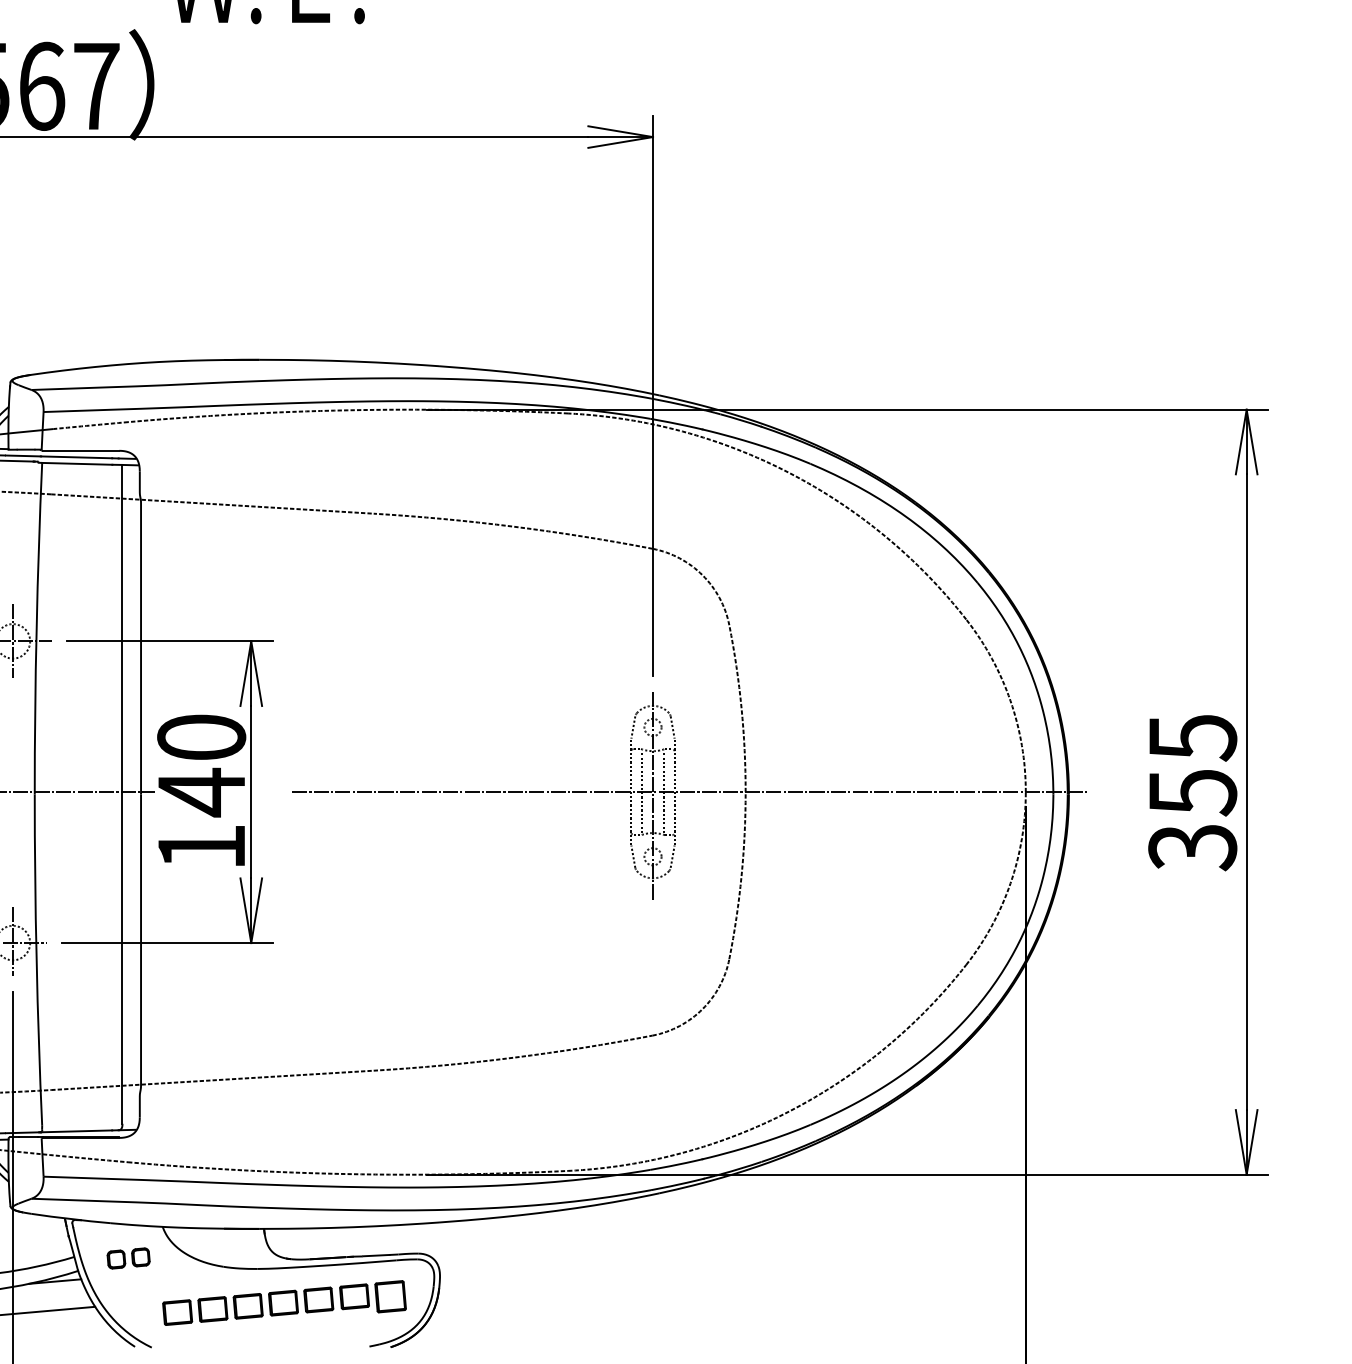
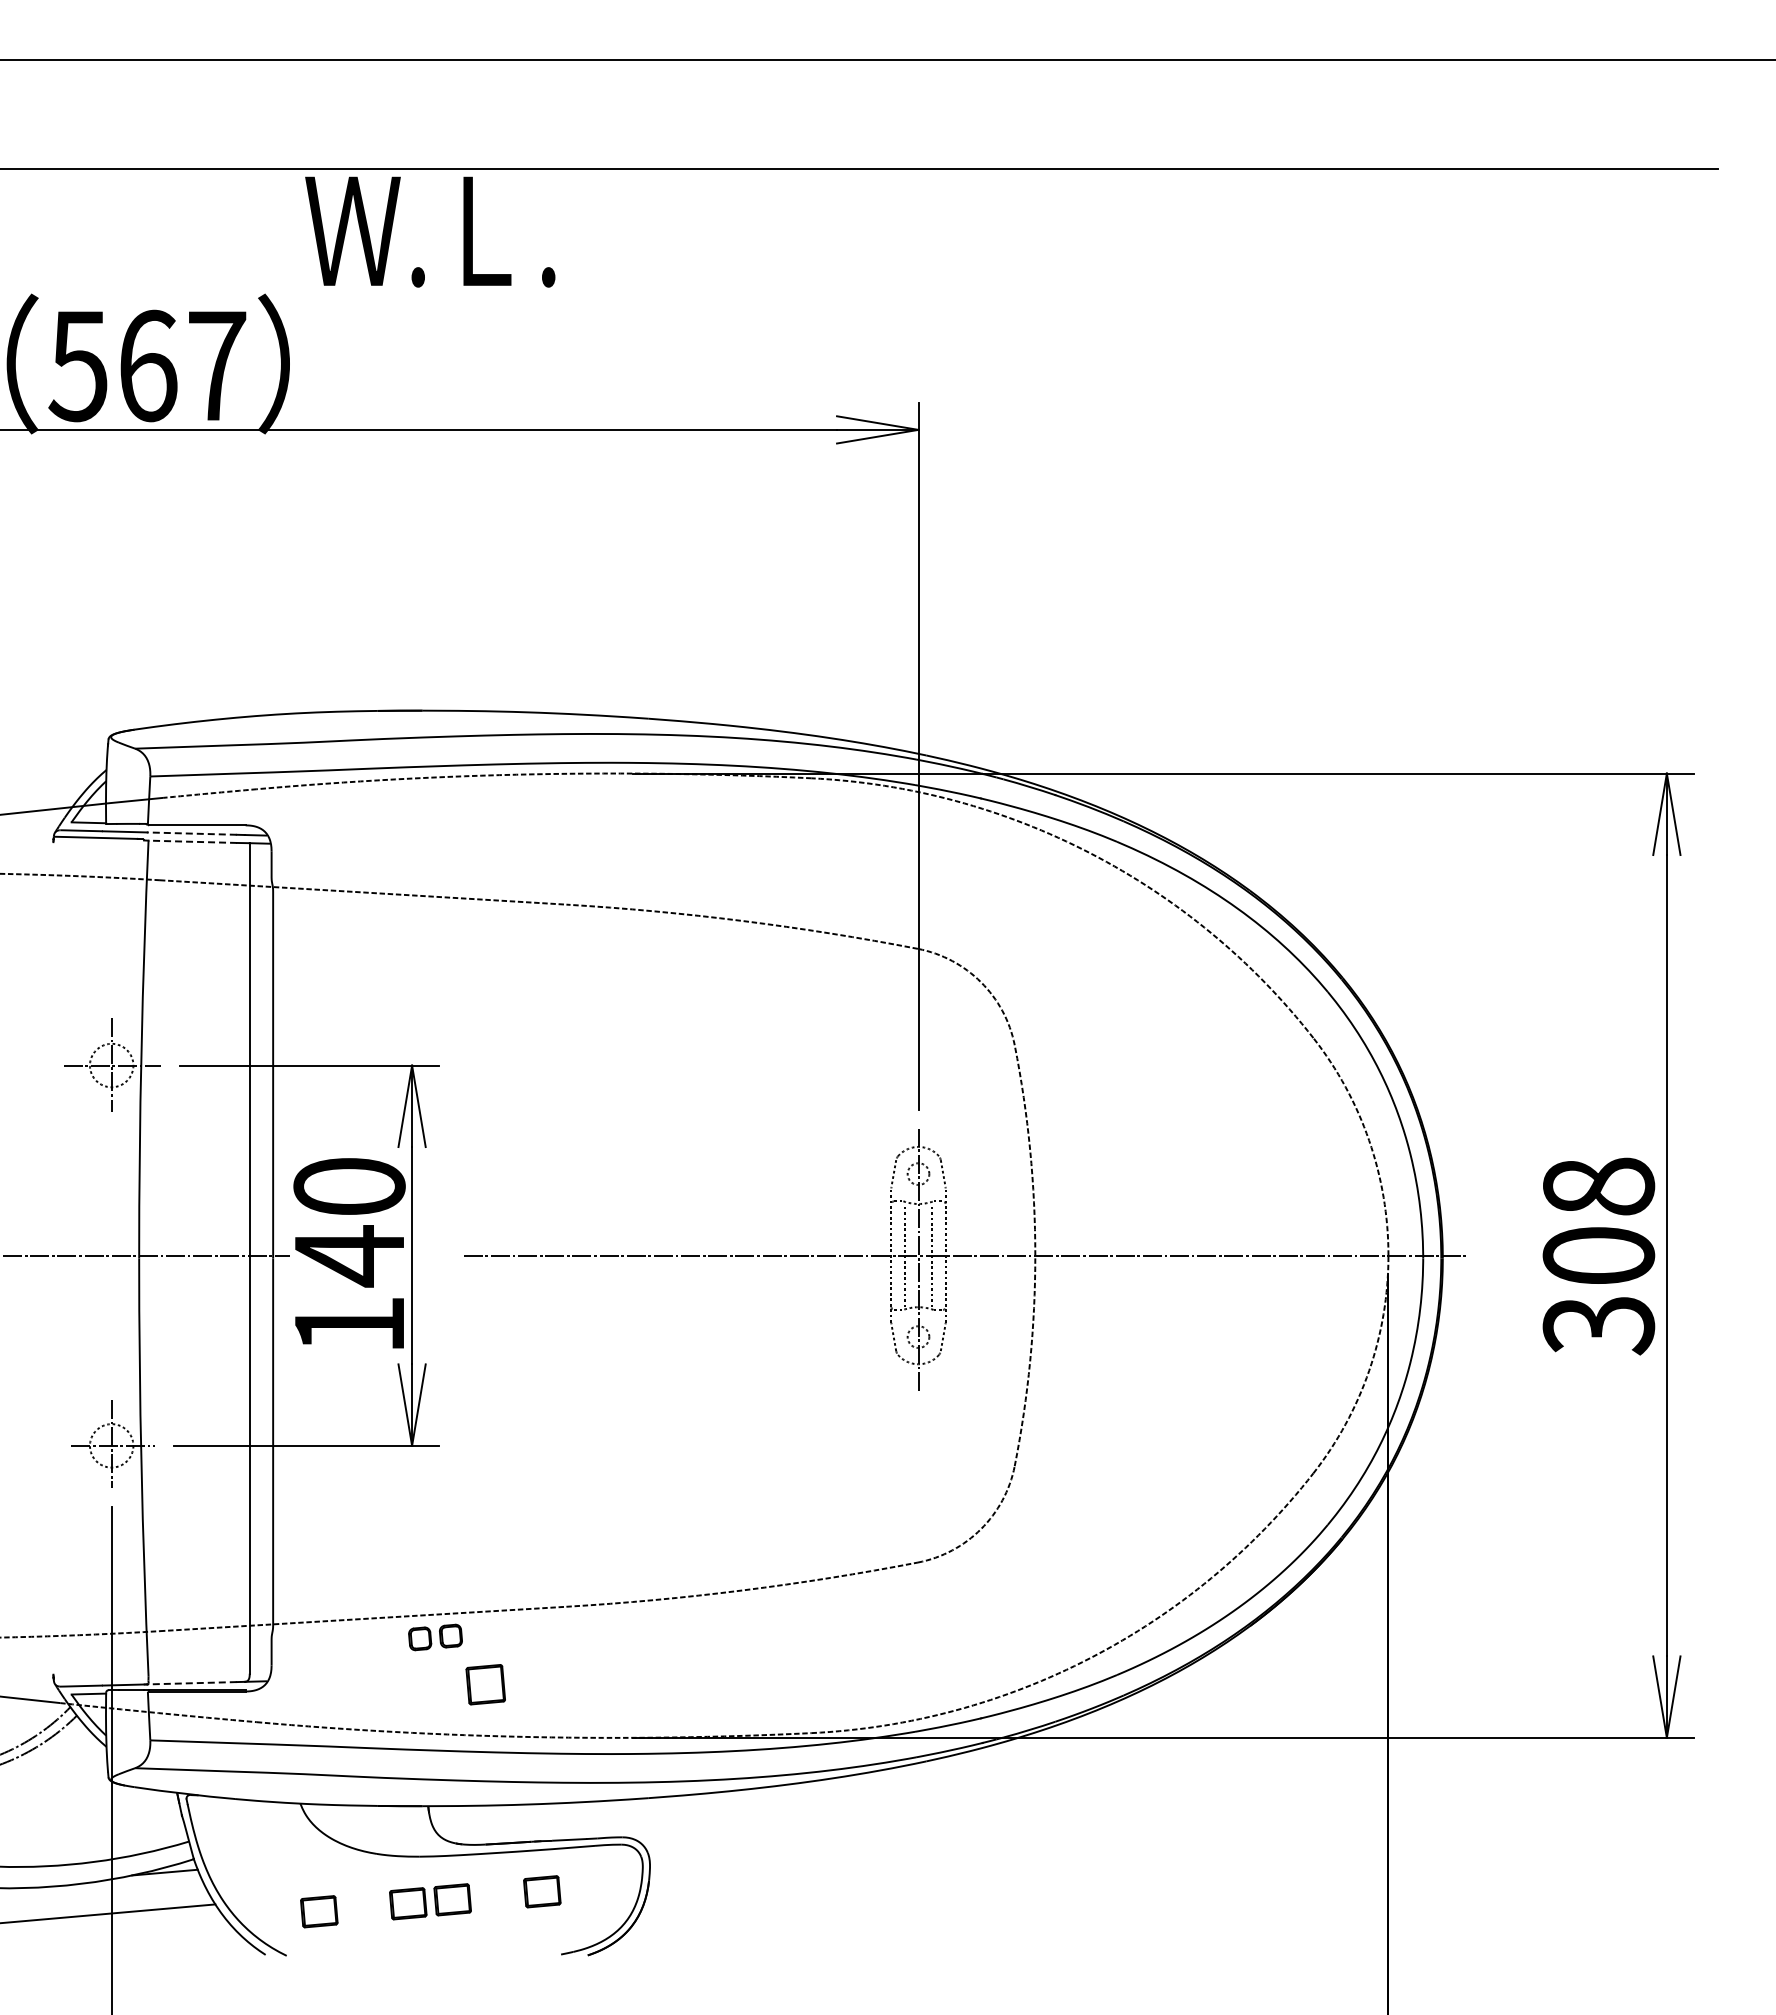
line: (76, 457) -> (191, 833), solid -> dashed
line: (77, 463) -> (192, 841), solid -> dashed
text: (1192, 765) -> (1598, 1221), 355 -> 308
line: (76, 1131) -> (191, 1683), solid -> dashed
part: (128, 1258) -> (435, 1637), moved
part: (390, 1296) -> (485, 1684), moved
part: (319, 1299) -> (497, 1895), removed
part: (212, 1309) -> (363, 1907), removed

